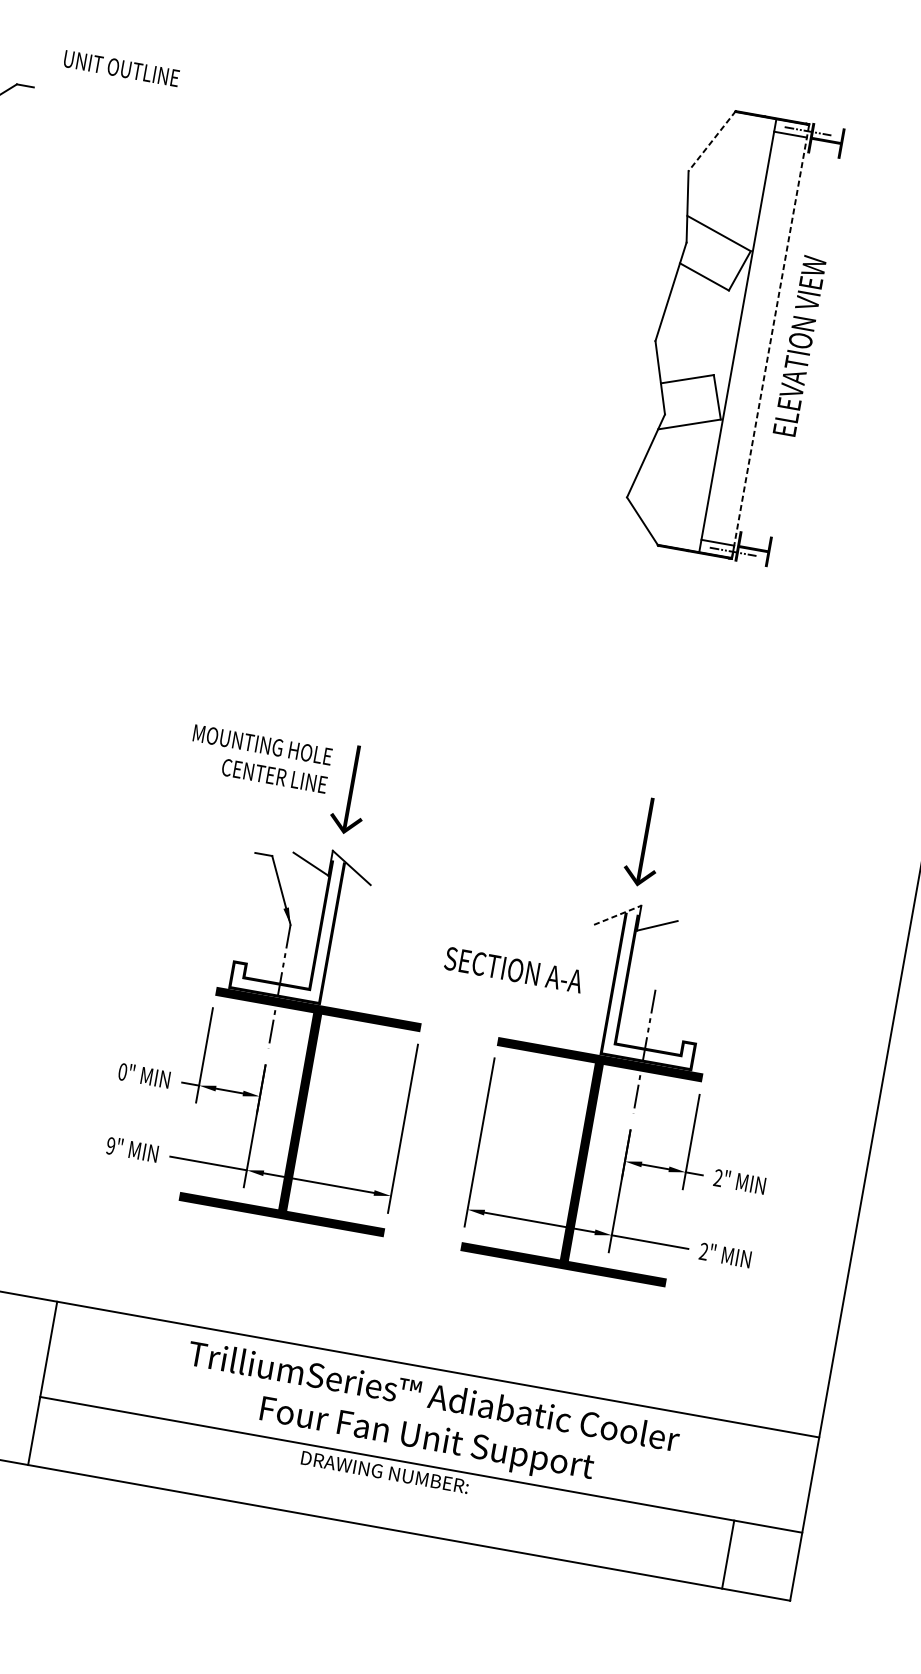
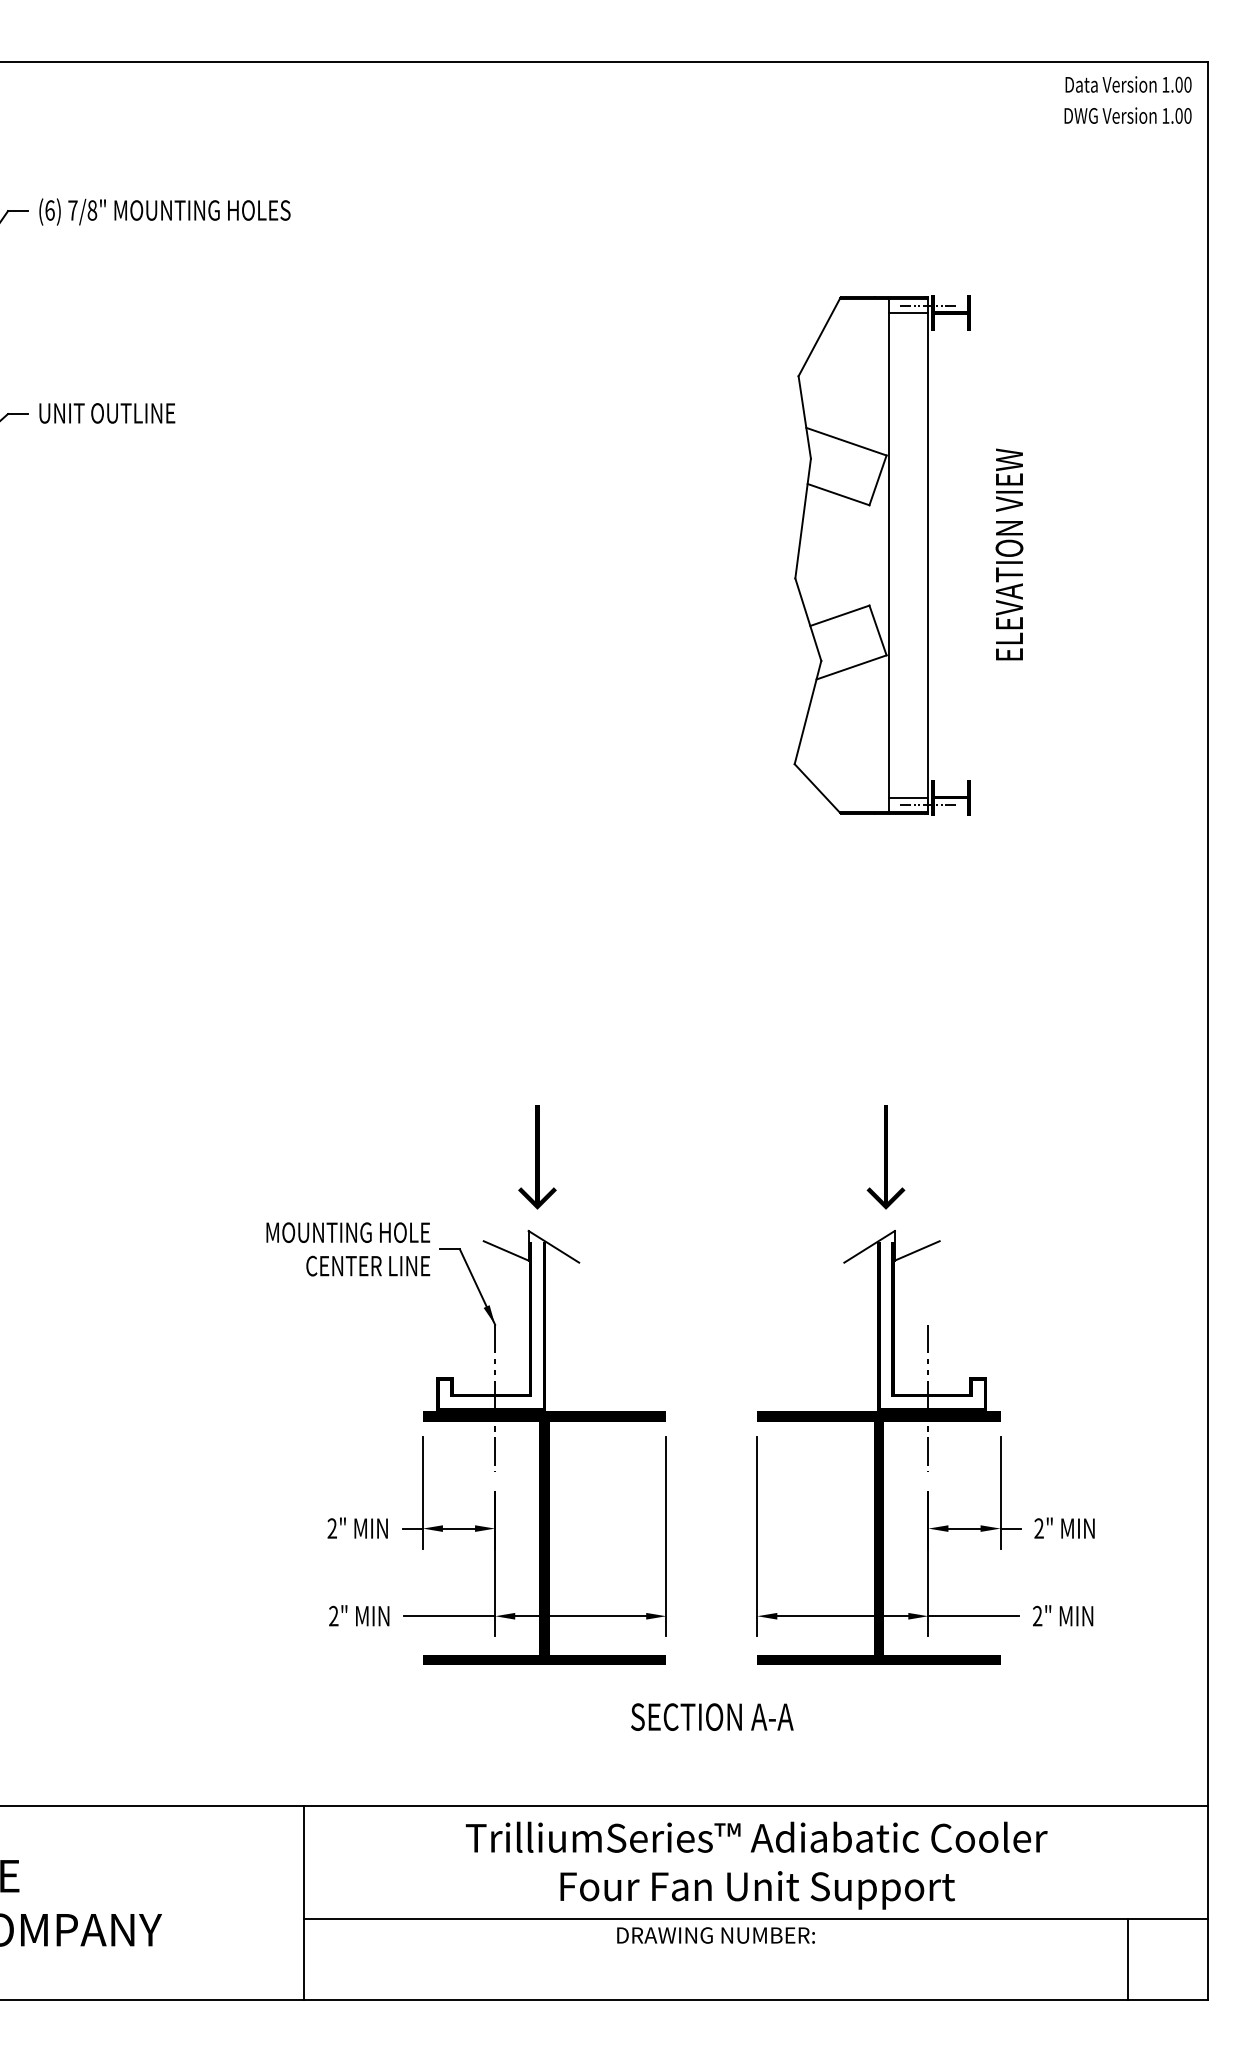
text: (121, 68) -> (107, 413), moved
line: (712, 140) -> (819, 336), dashed -> solid
line: (770, 341) -> (927, 555), dashed -> solid
text: (799, 345) -> (1009, 554), moved
text: (260, 759) -> (348, 1249), moved
line: (617, 914) -> (869, 1246), dashed -> solid
text: (514, 969) -> (712, 1716), moved
text: (122, 1071) -> (331, 1528), 0" -> 2"
text: (110, 1146) -> (333, 1616), 9" -> 2"

